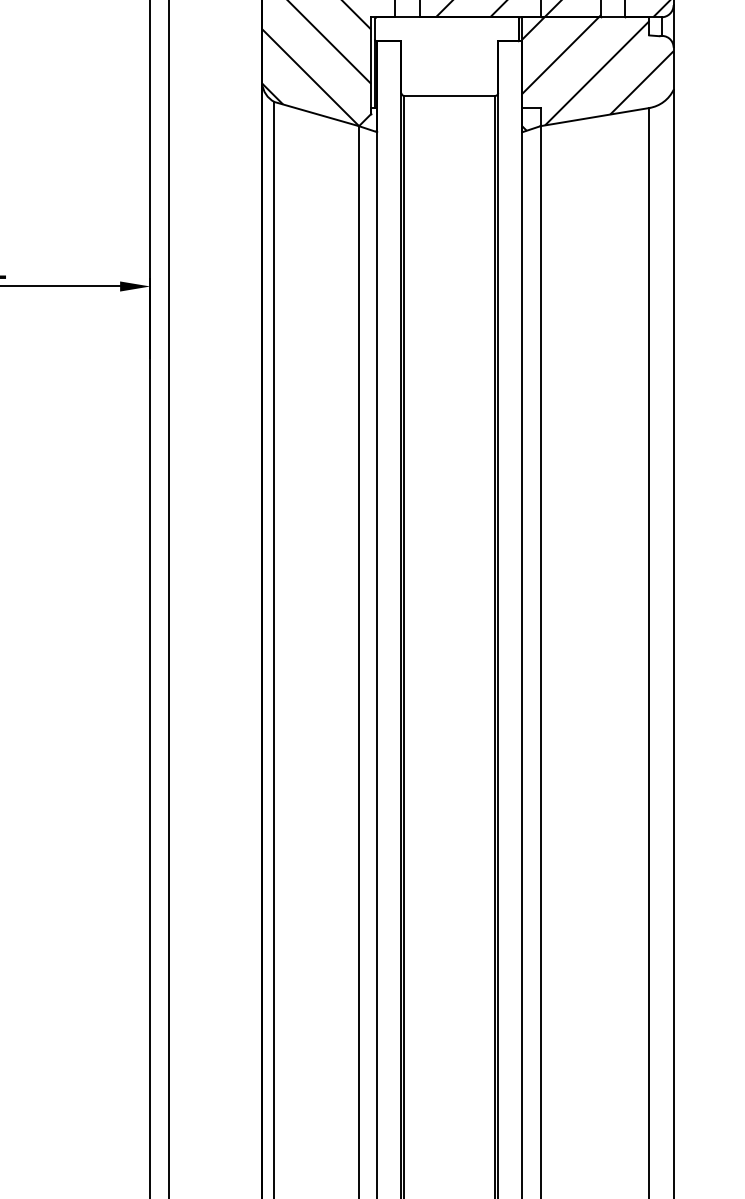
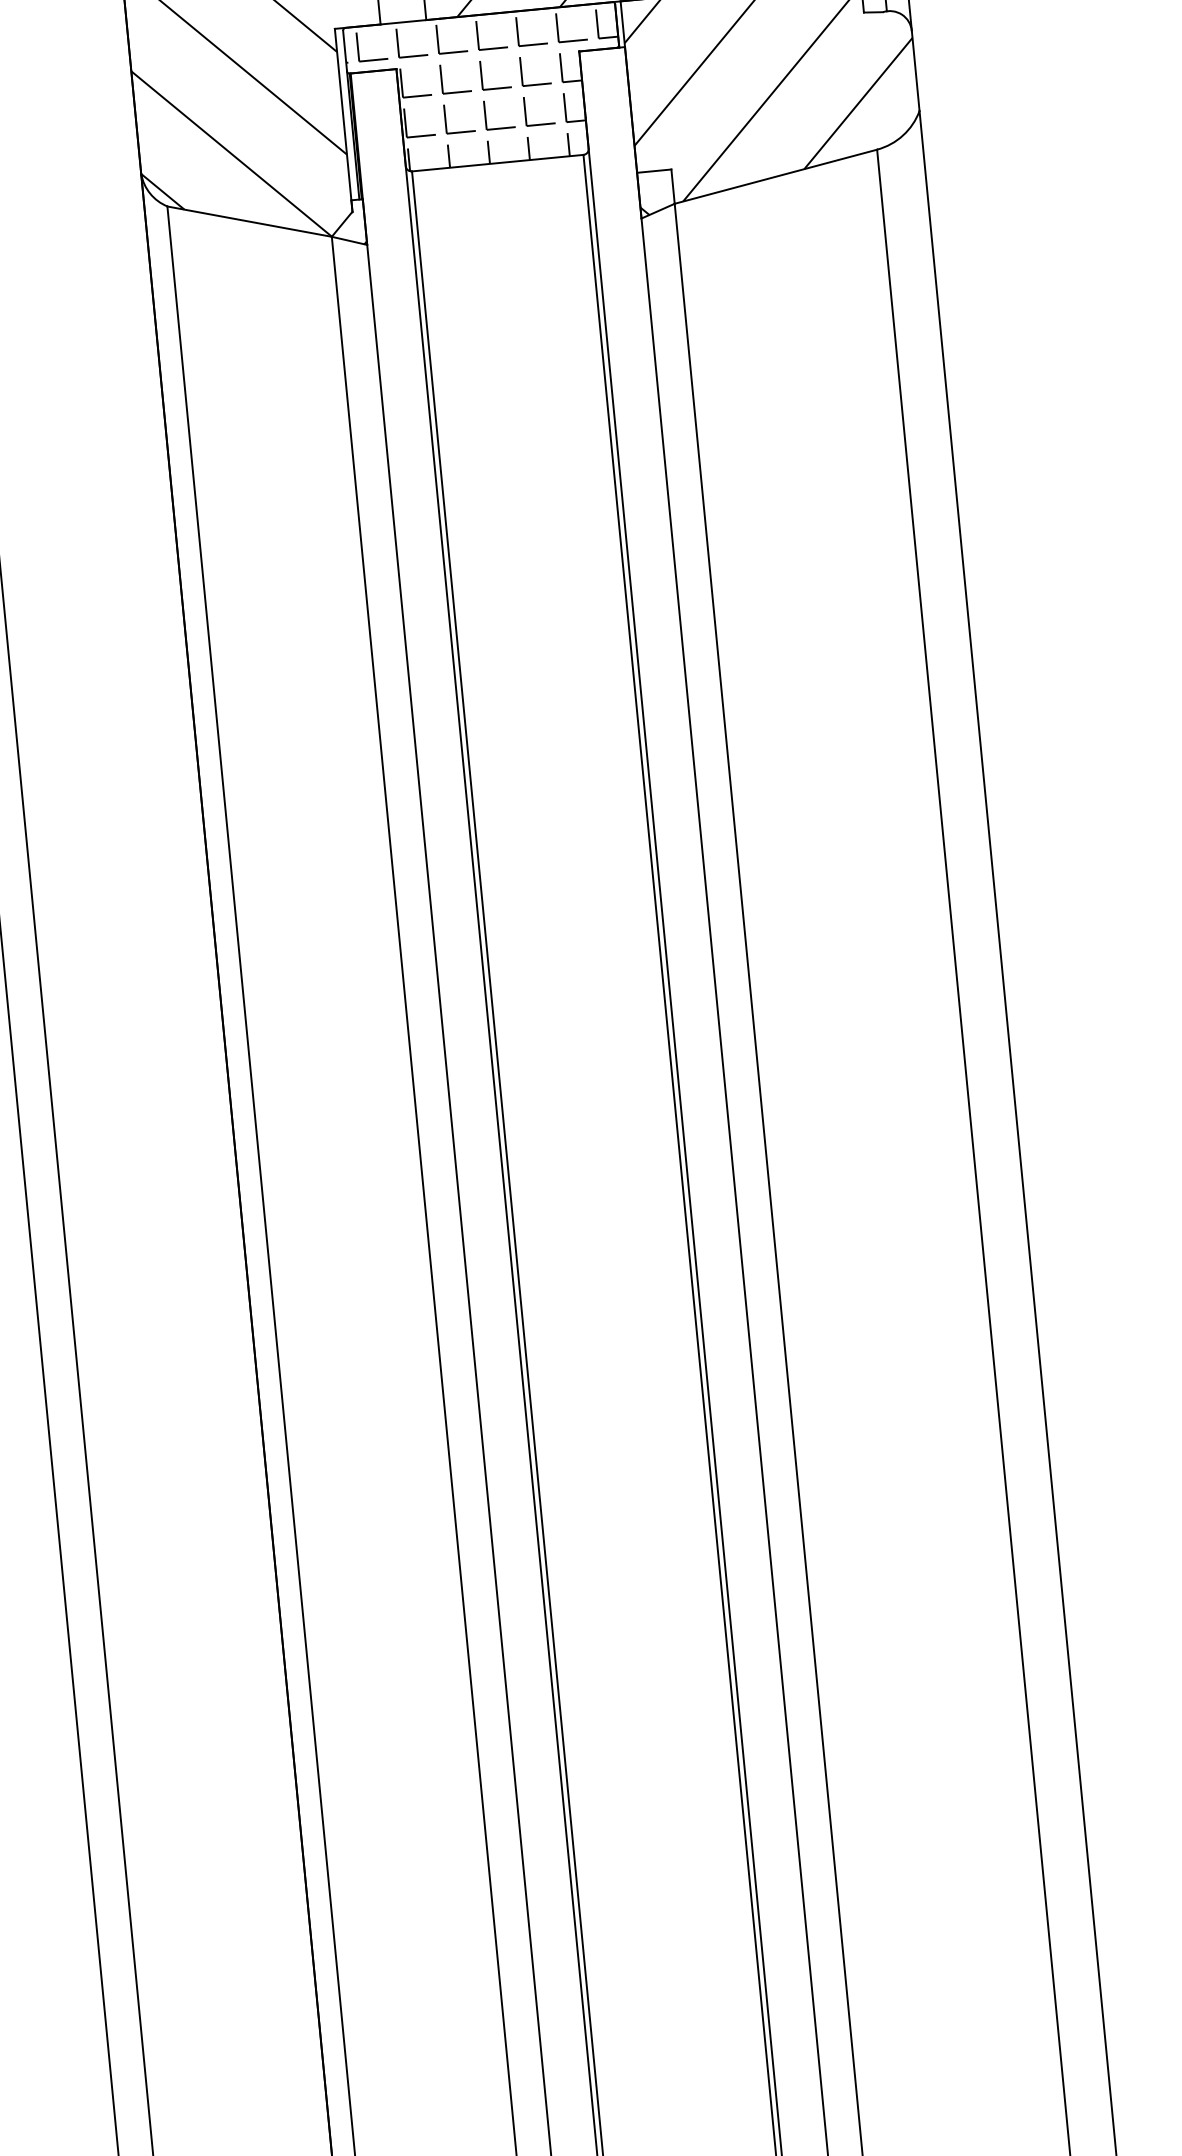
hatch: (447, 57) -> (486, 90), added

